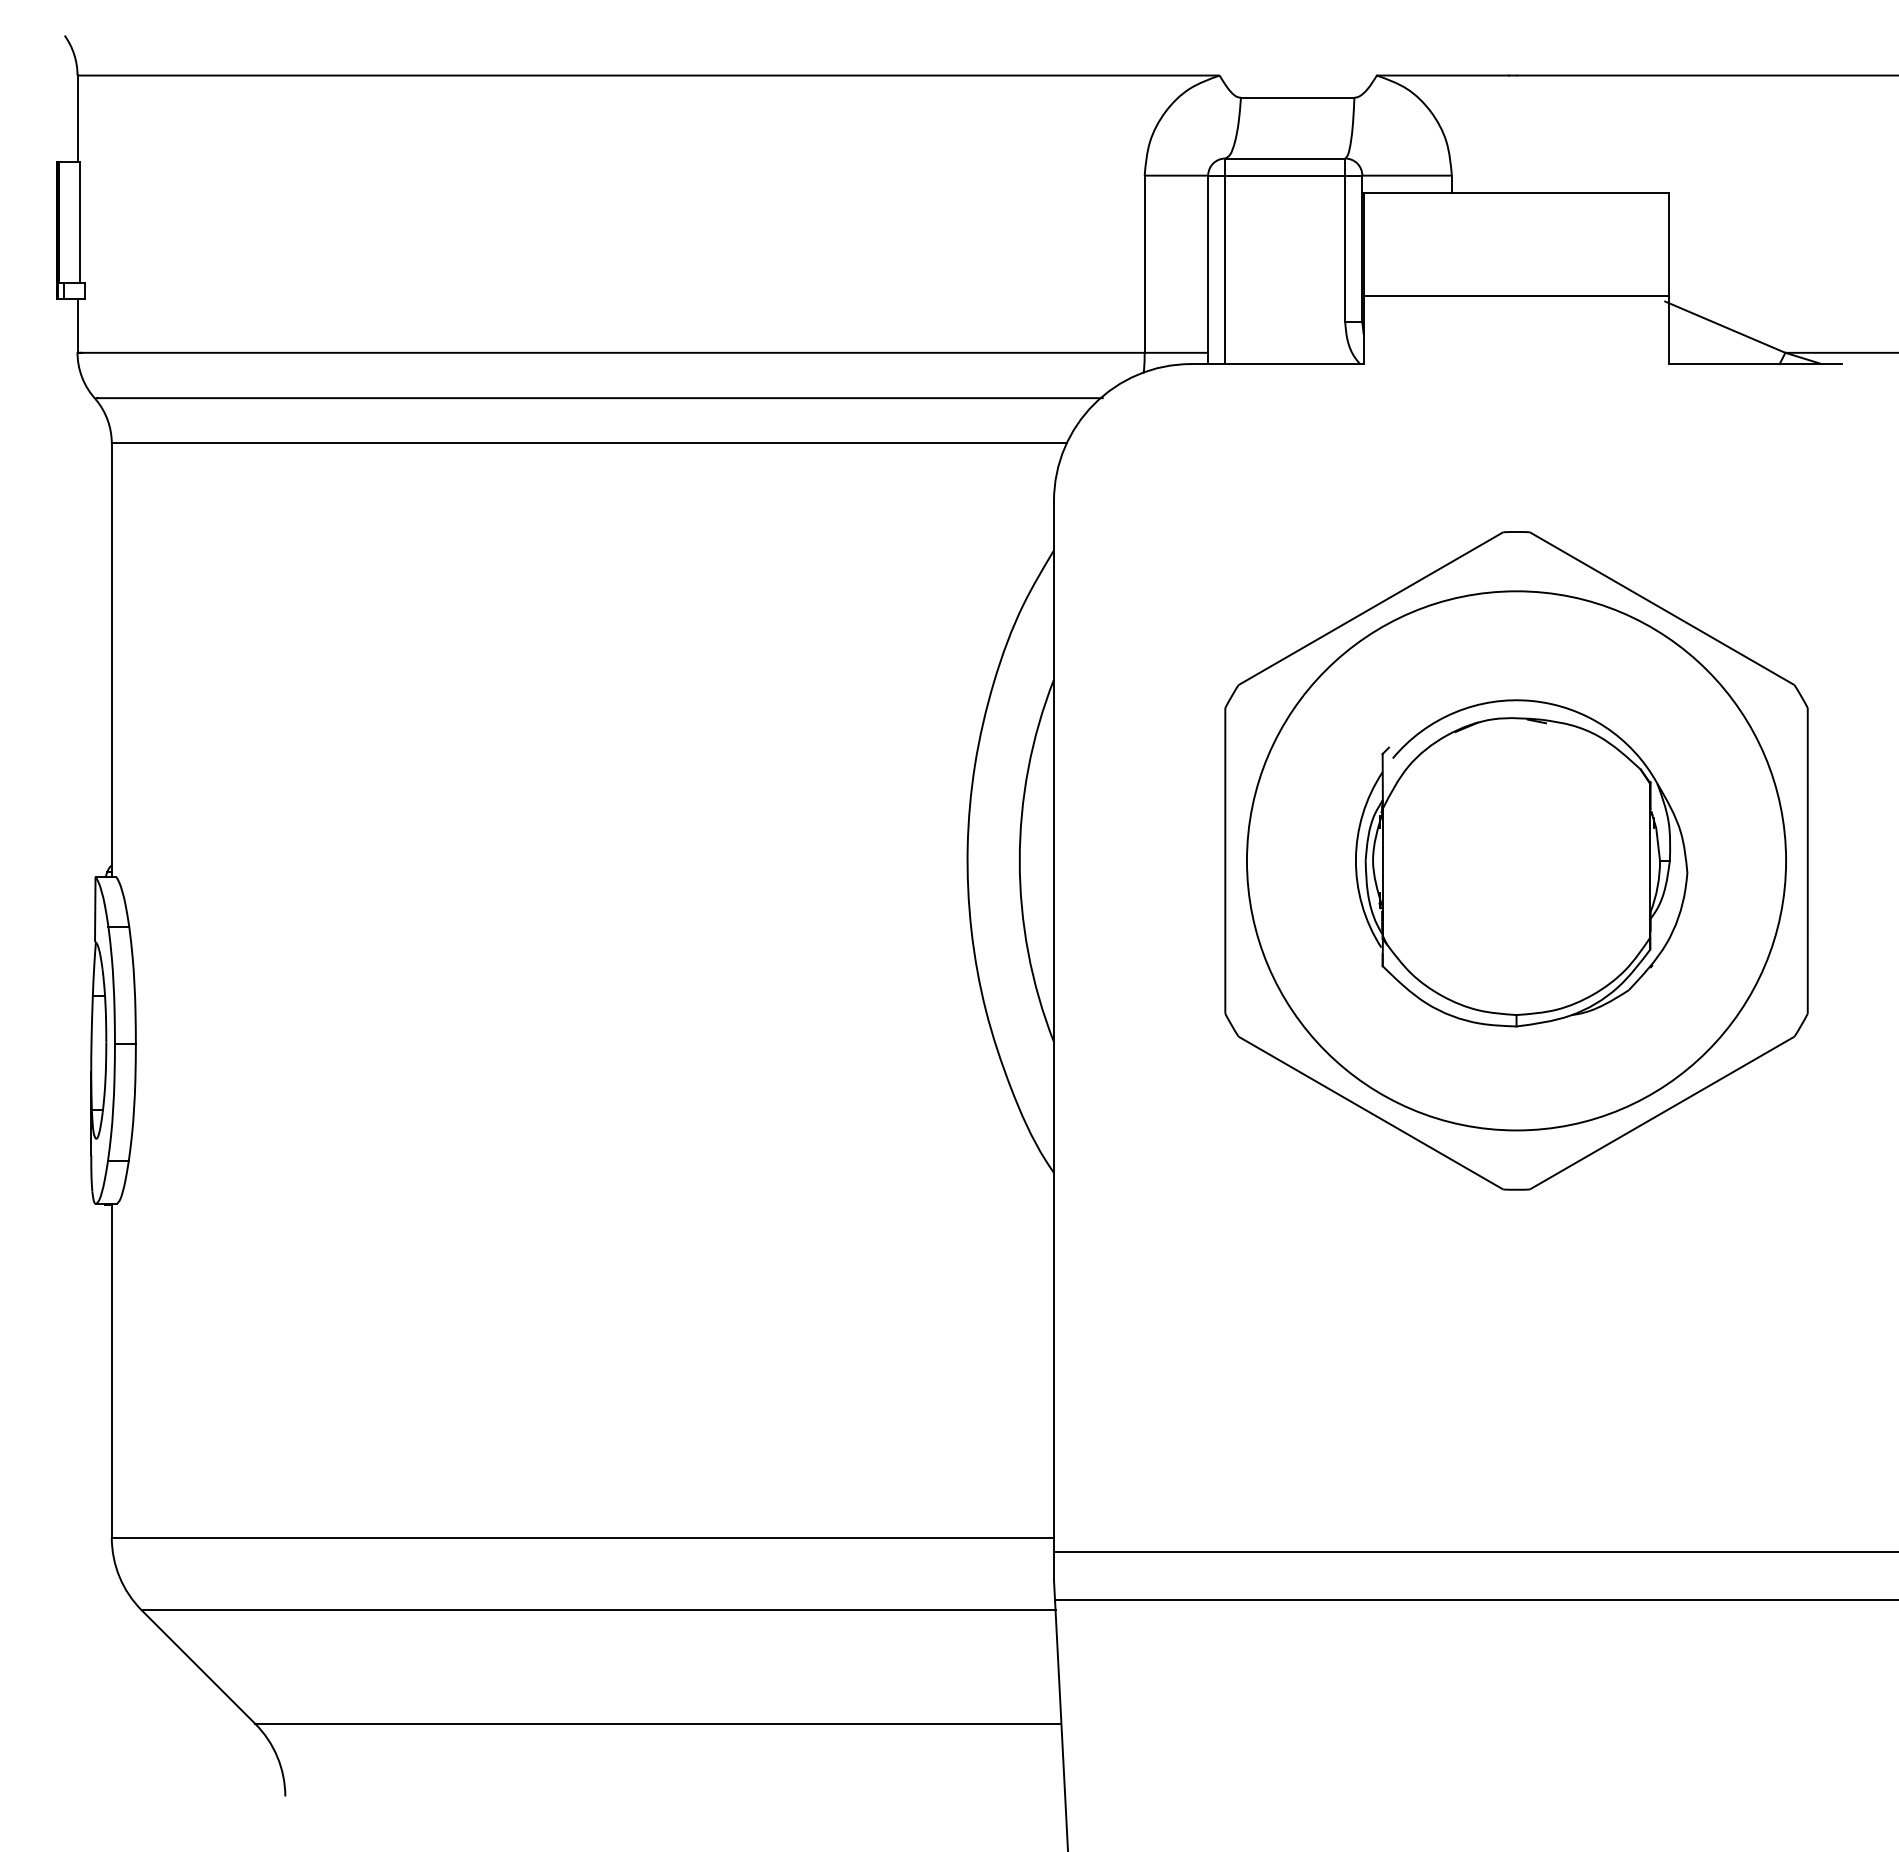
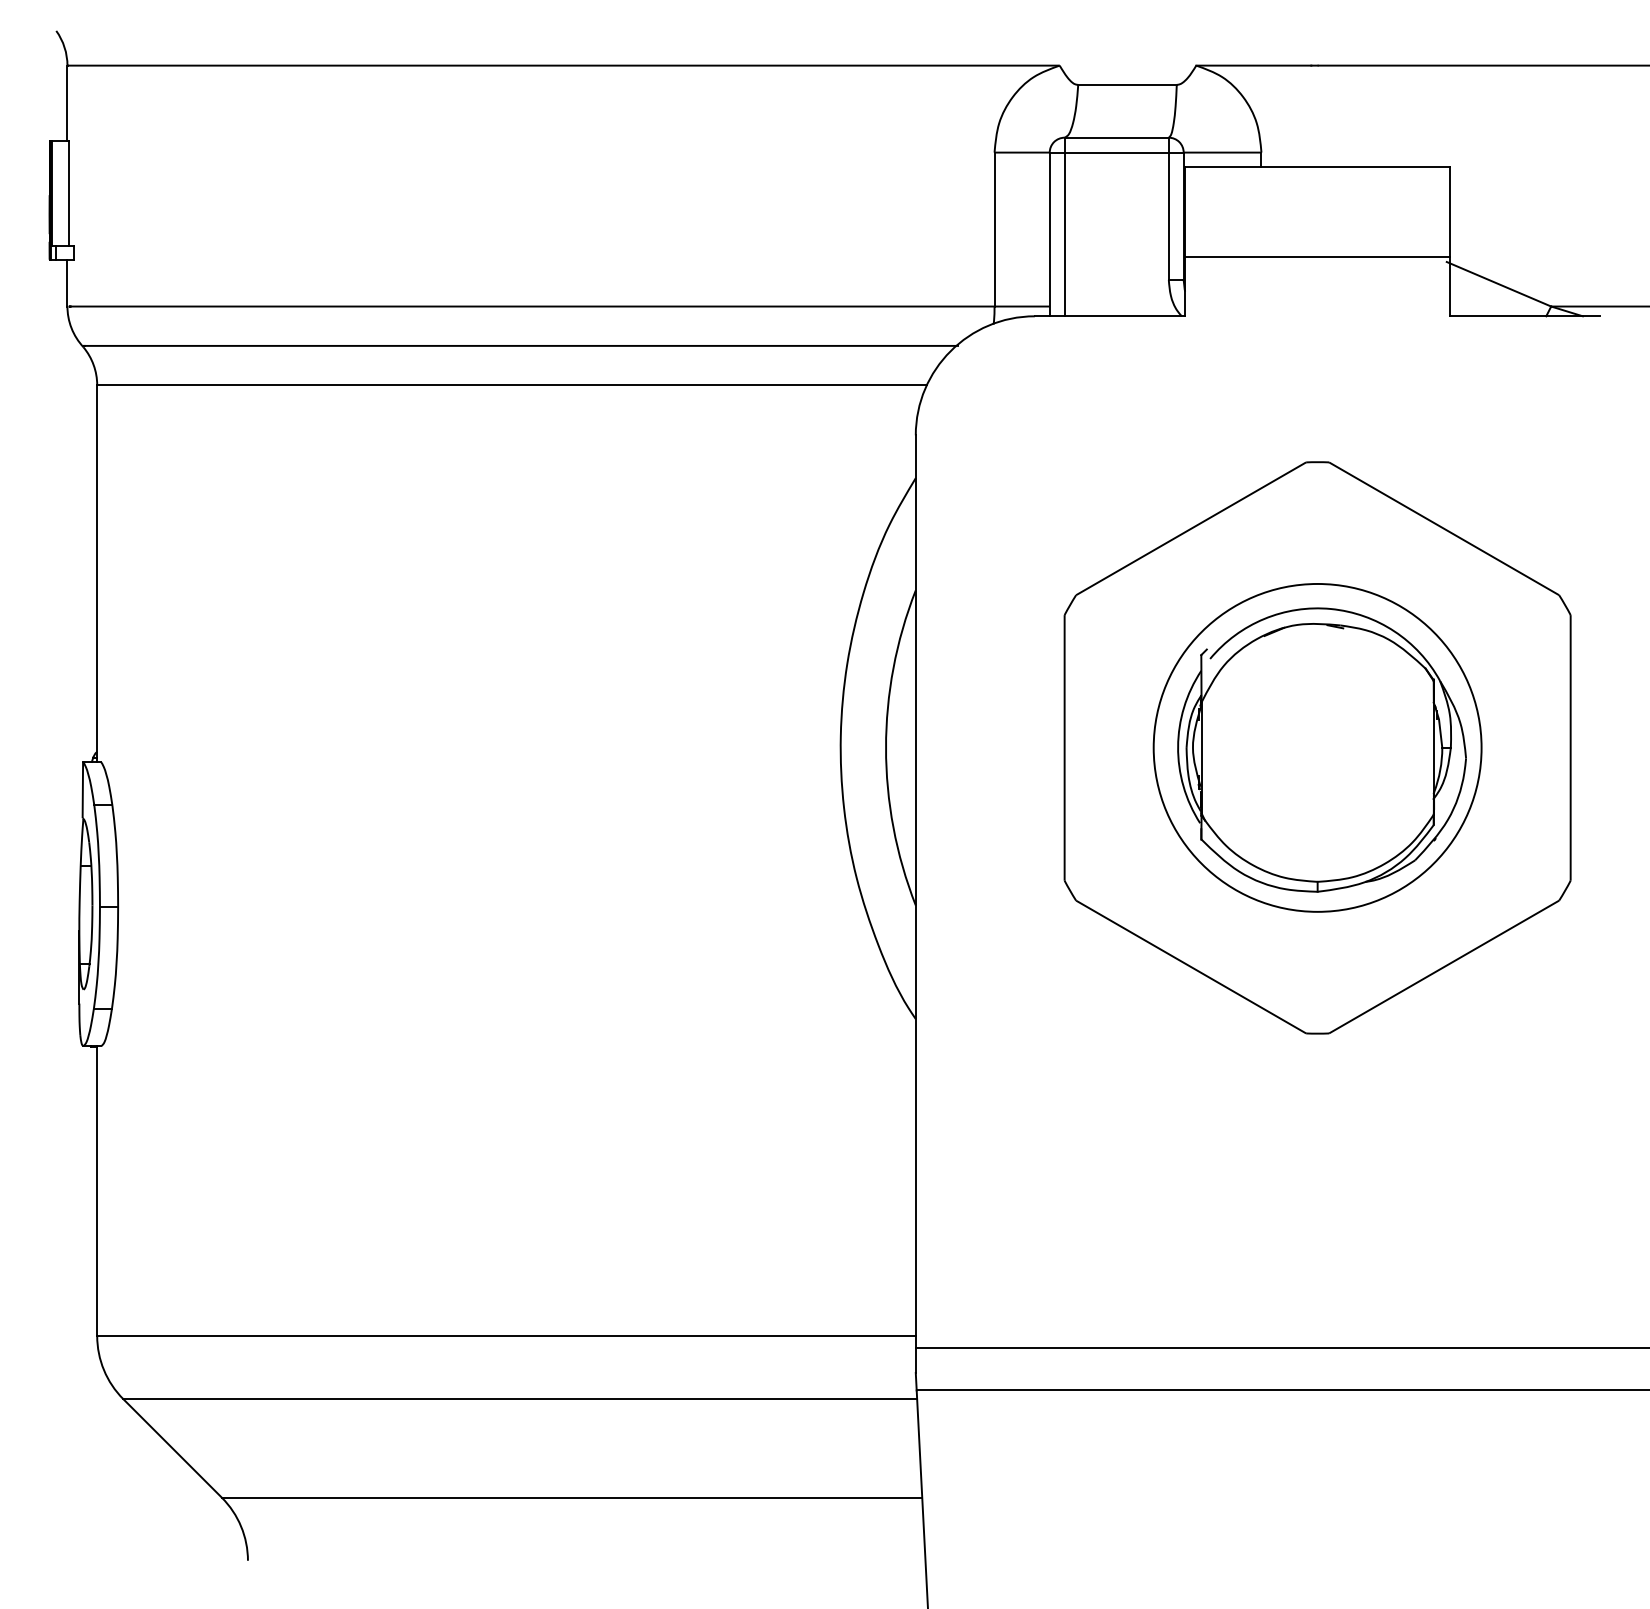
circle: (1516, 860) -> (1317, 747), size x0.7

